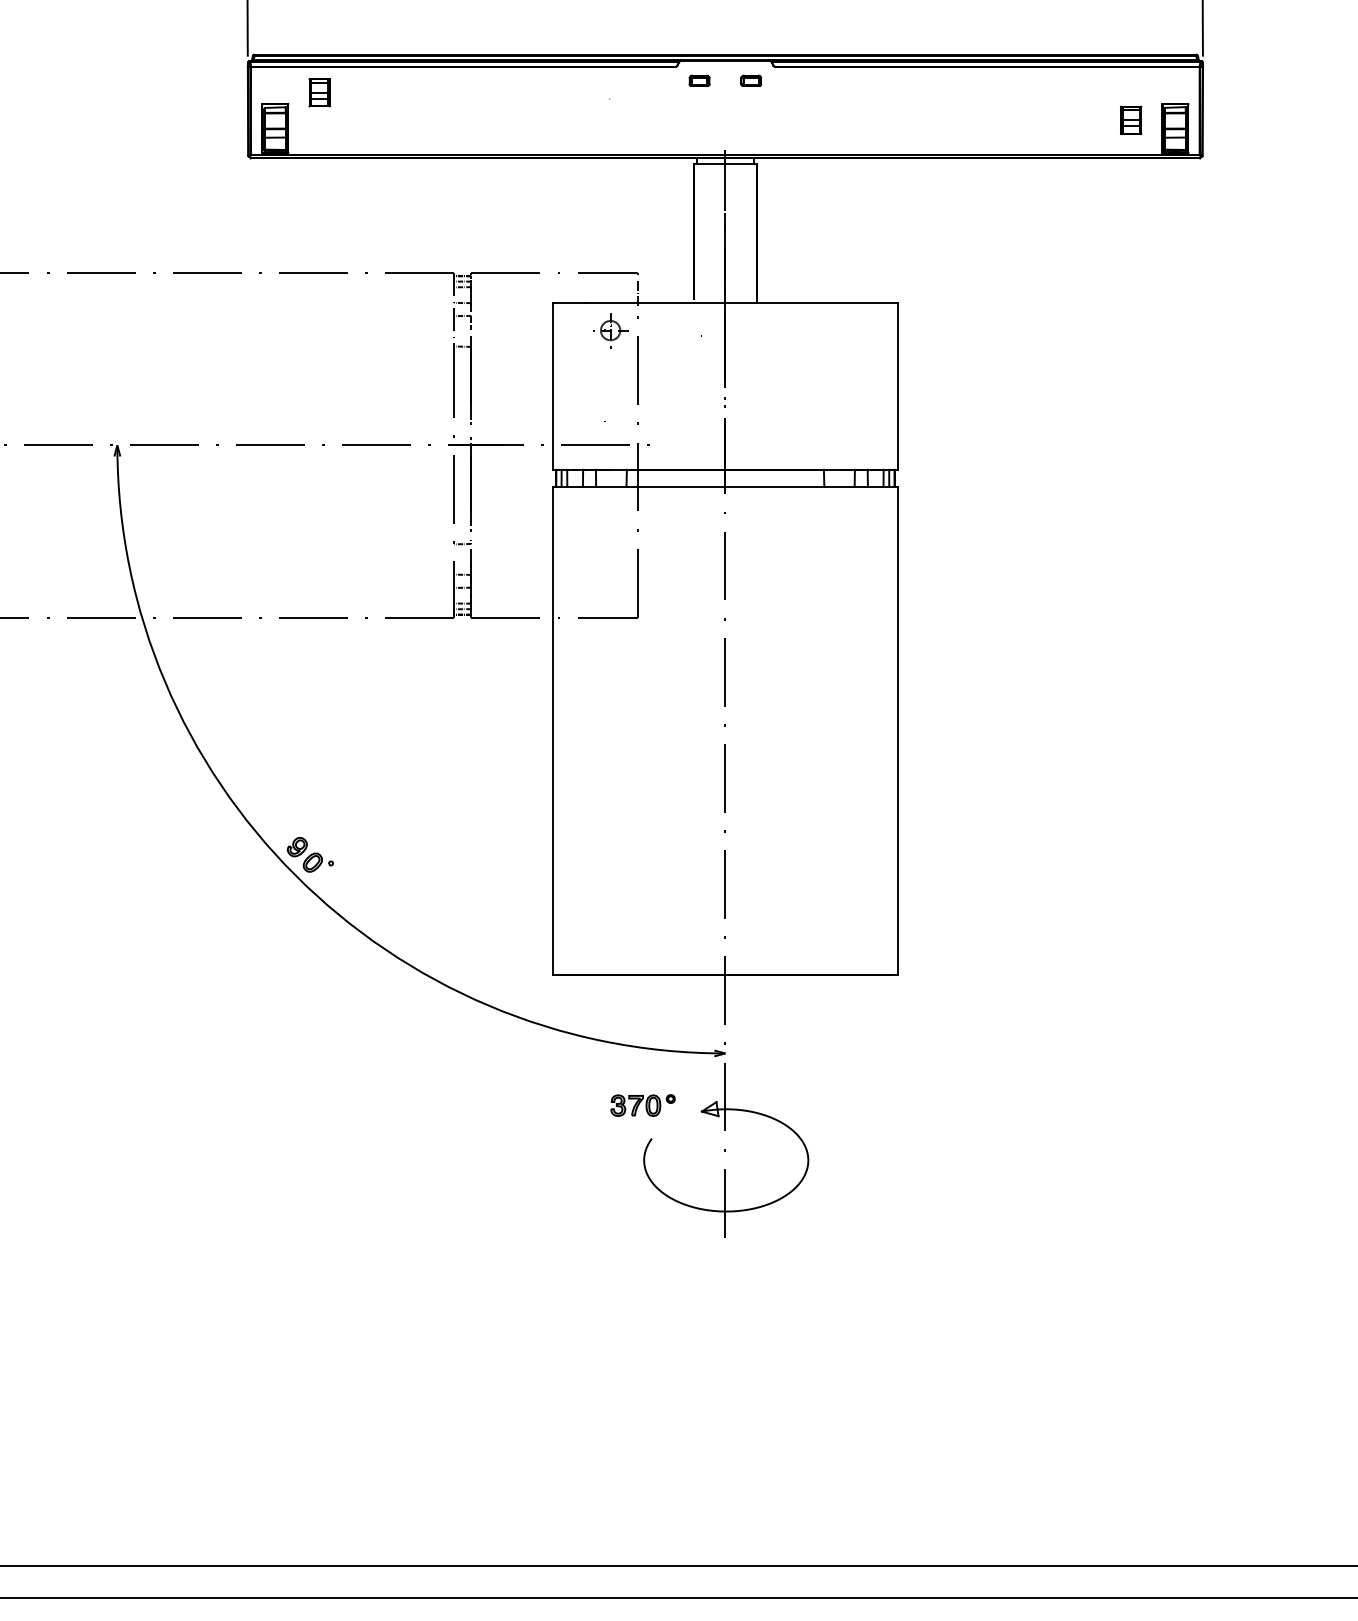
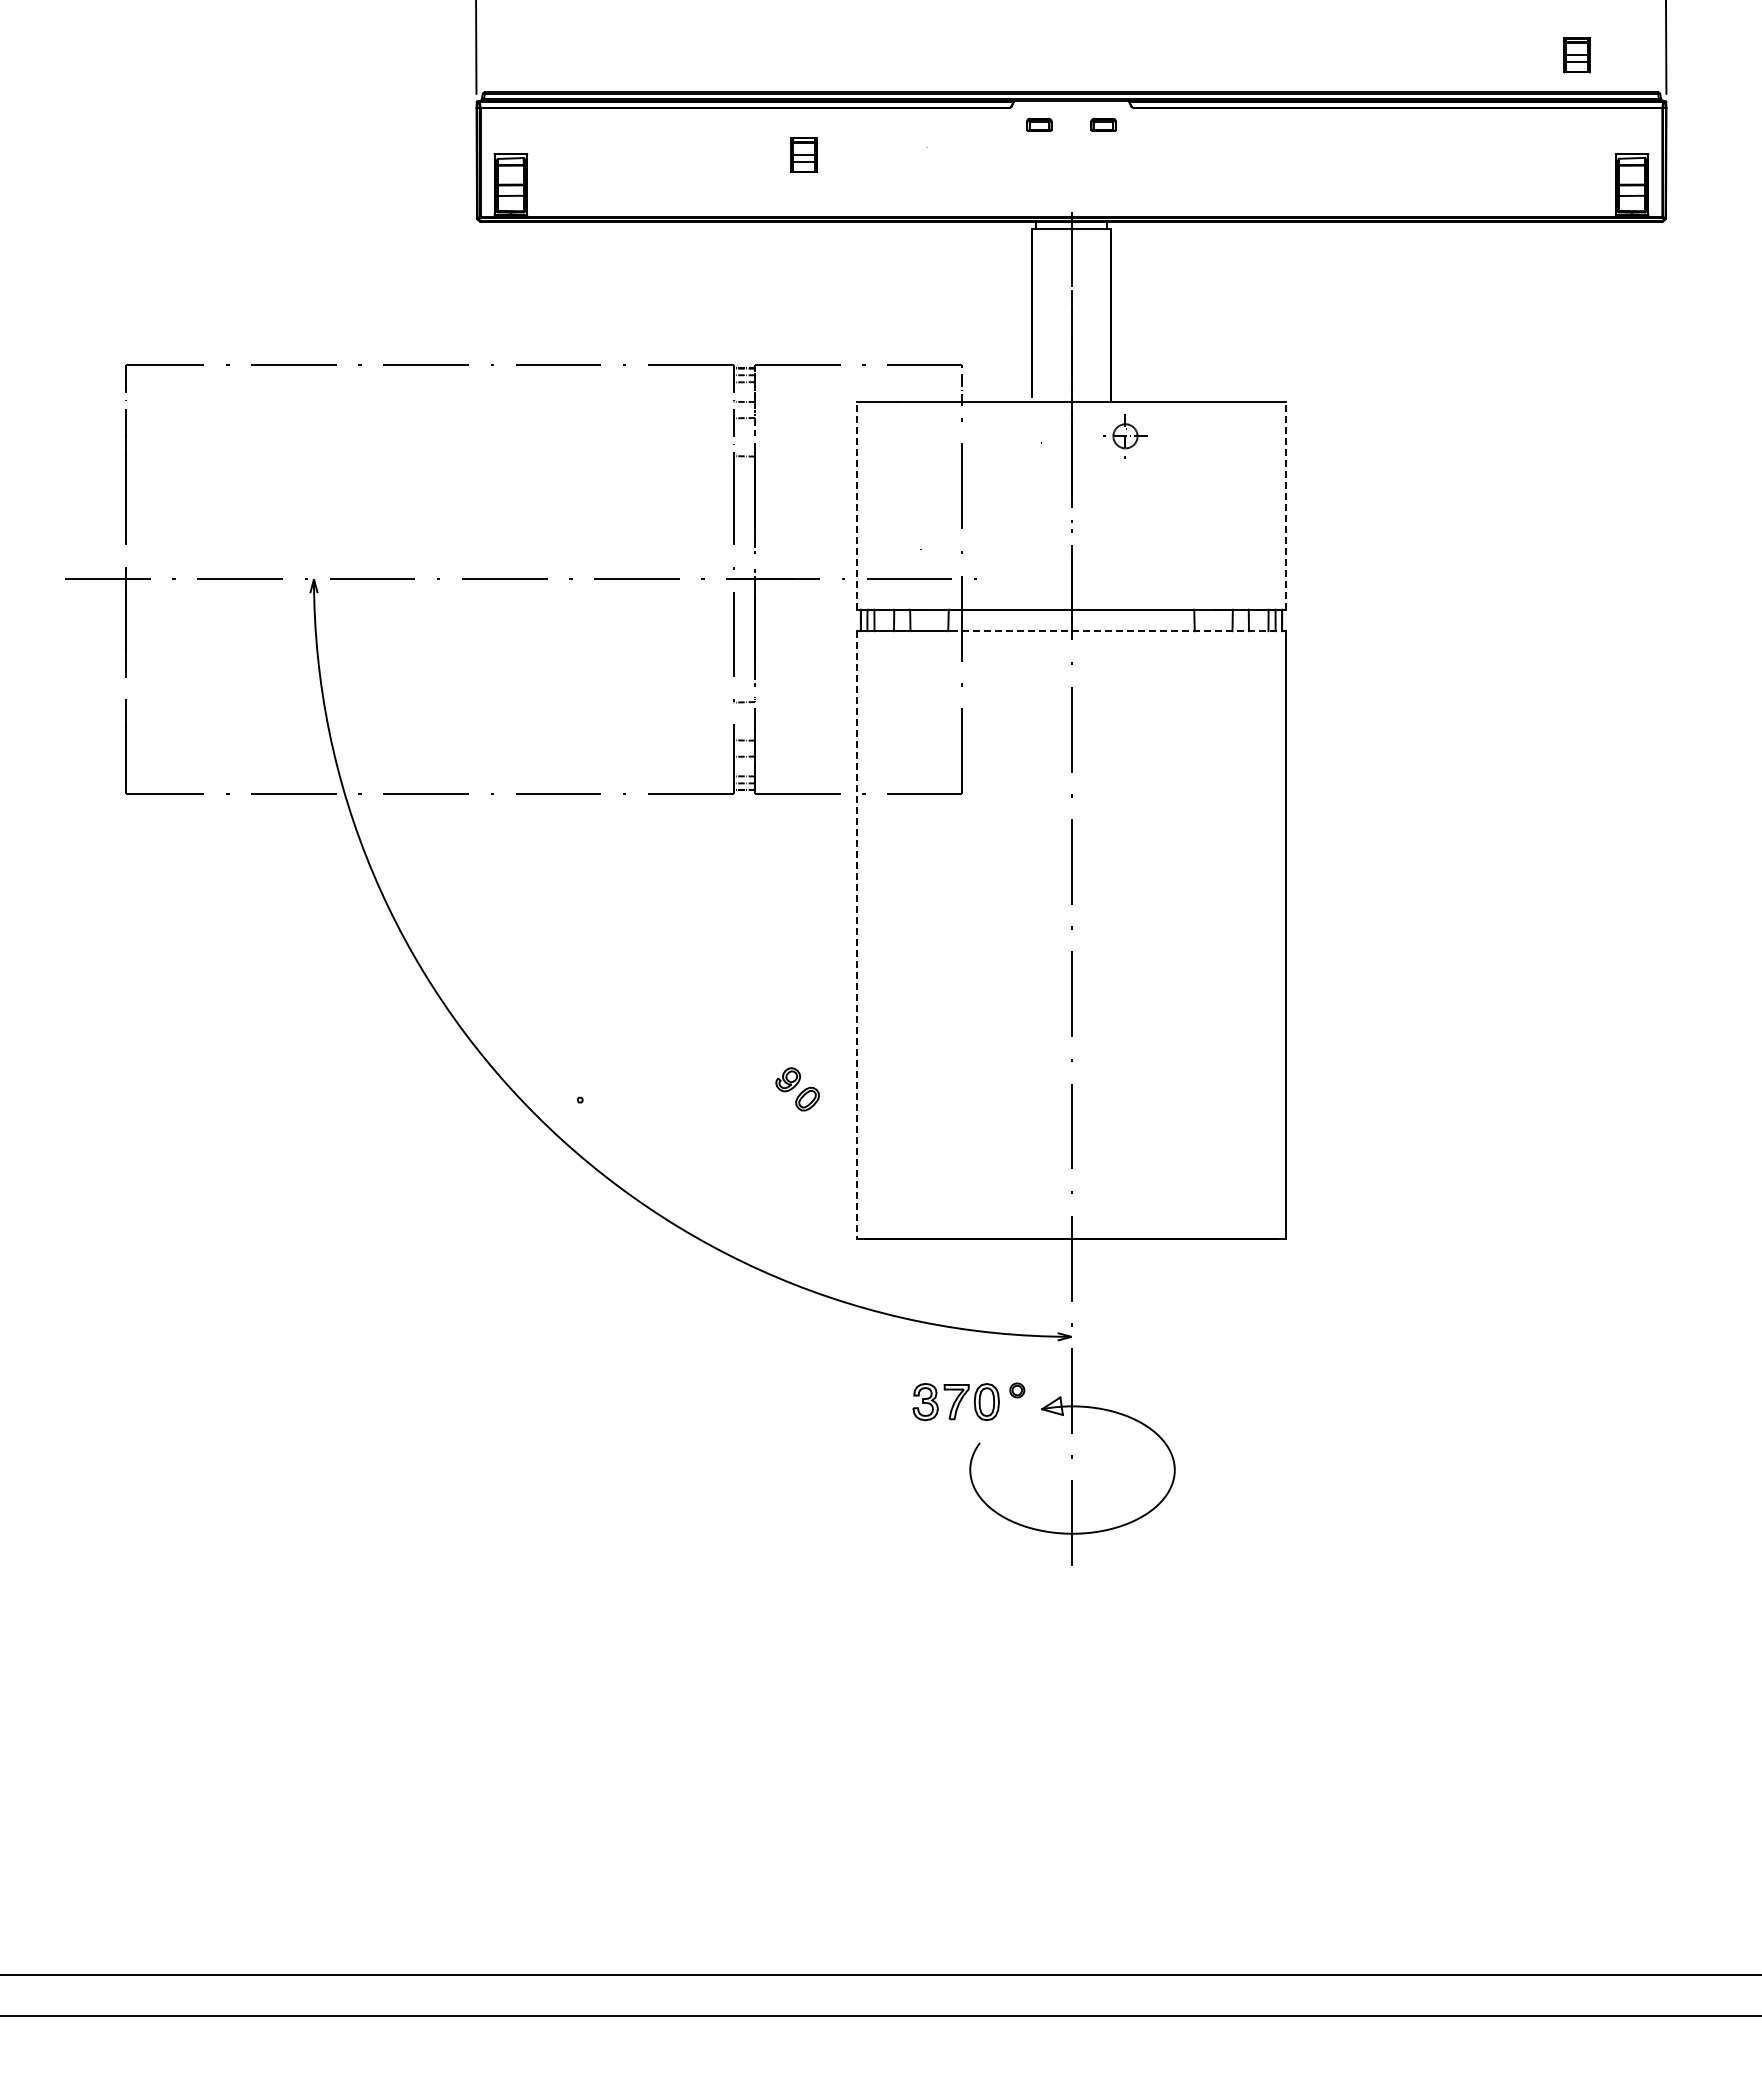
part: (319, 92) -> (803, 154), moved
part: (1130, 120) -> (1576, 55), moved
part: (610, 330) -> (1125, 436), moved
line: (552, 386) -> (856, 506), solid -> dashed
line: (898, 386) -> (1286, 506), solid -> dashed
line: (763, 487) -> (1119, 631), solid -> dashed
line: (552, 731) -> (856, 935), solid -> dashed
part: (304, 854) -> (797, 1089), moved
part: (642, 1105) -> (968, 1401), size x1.4

